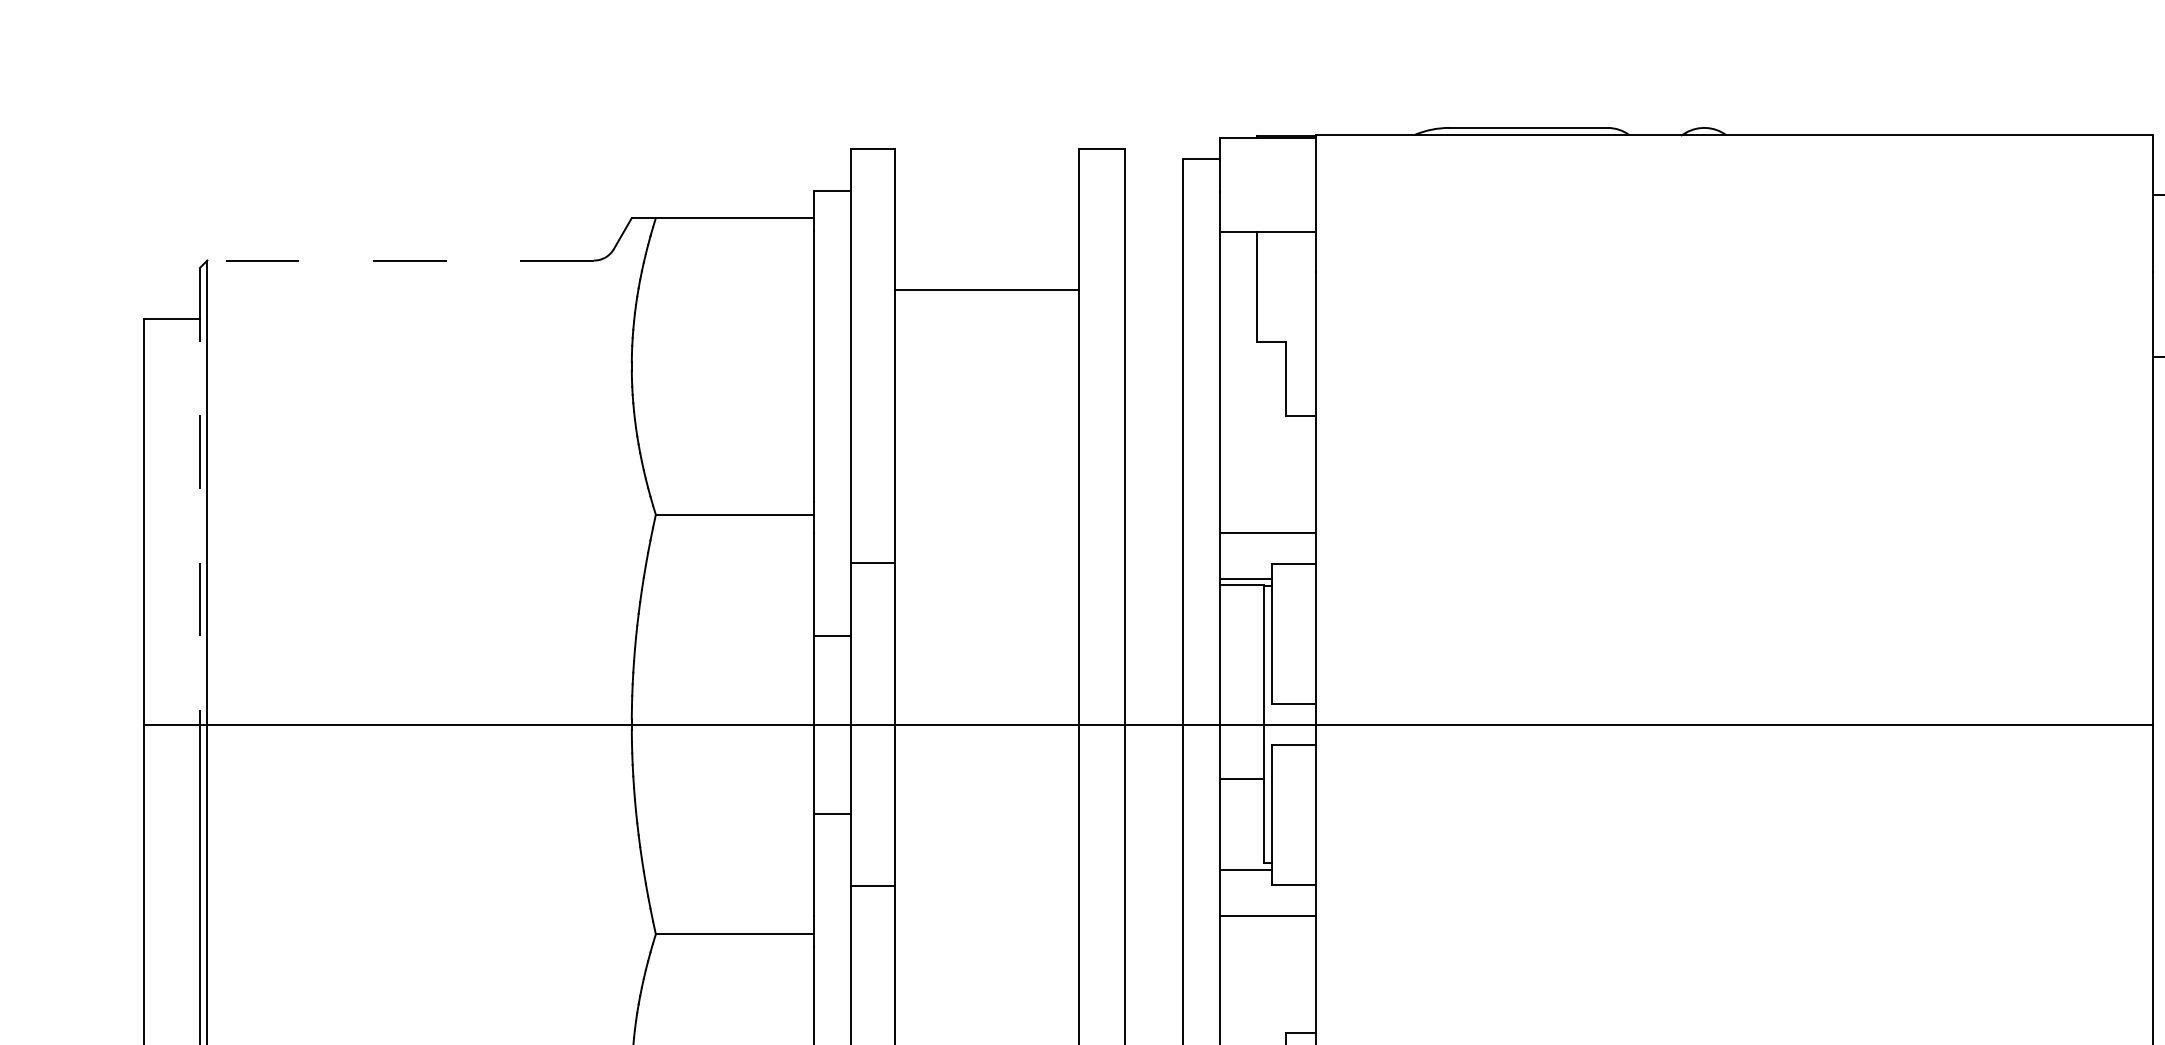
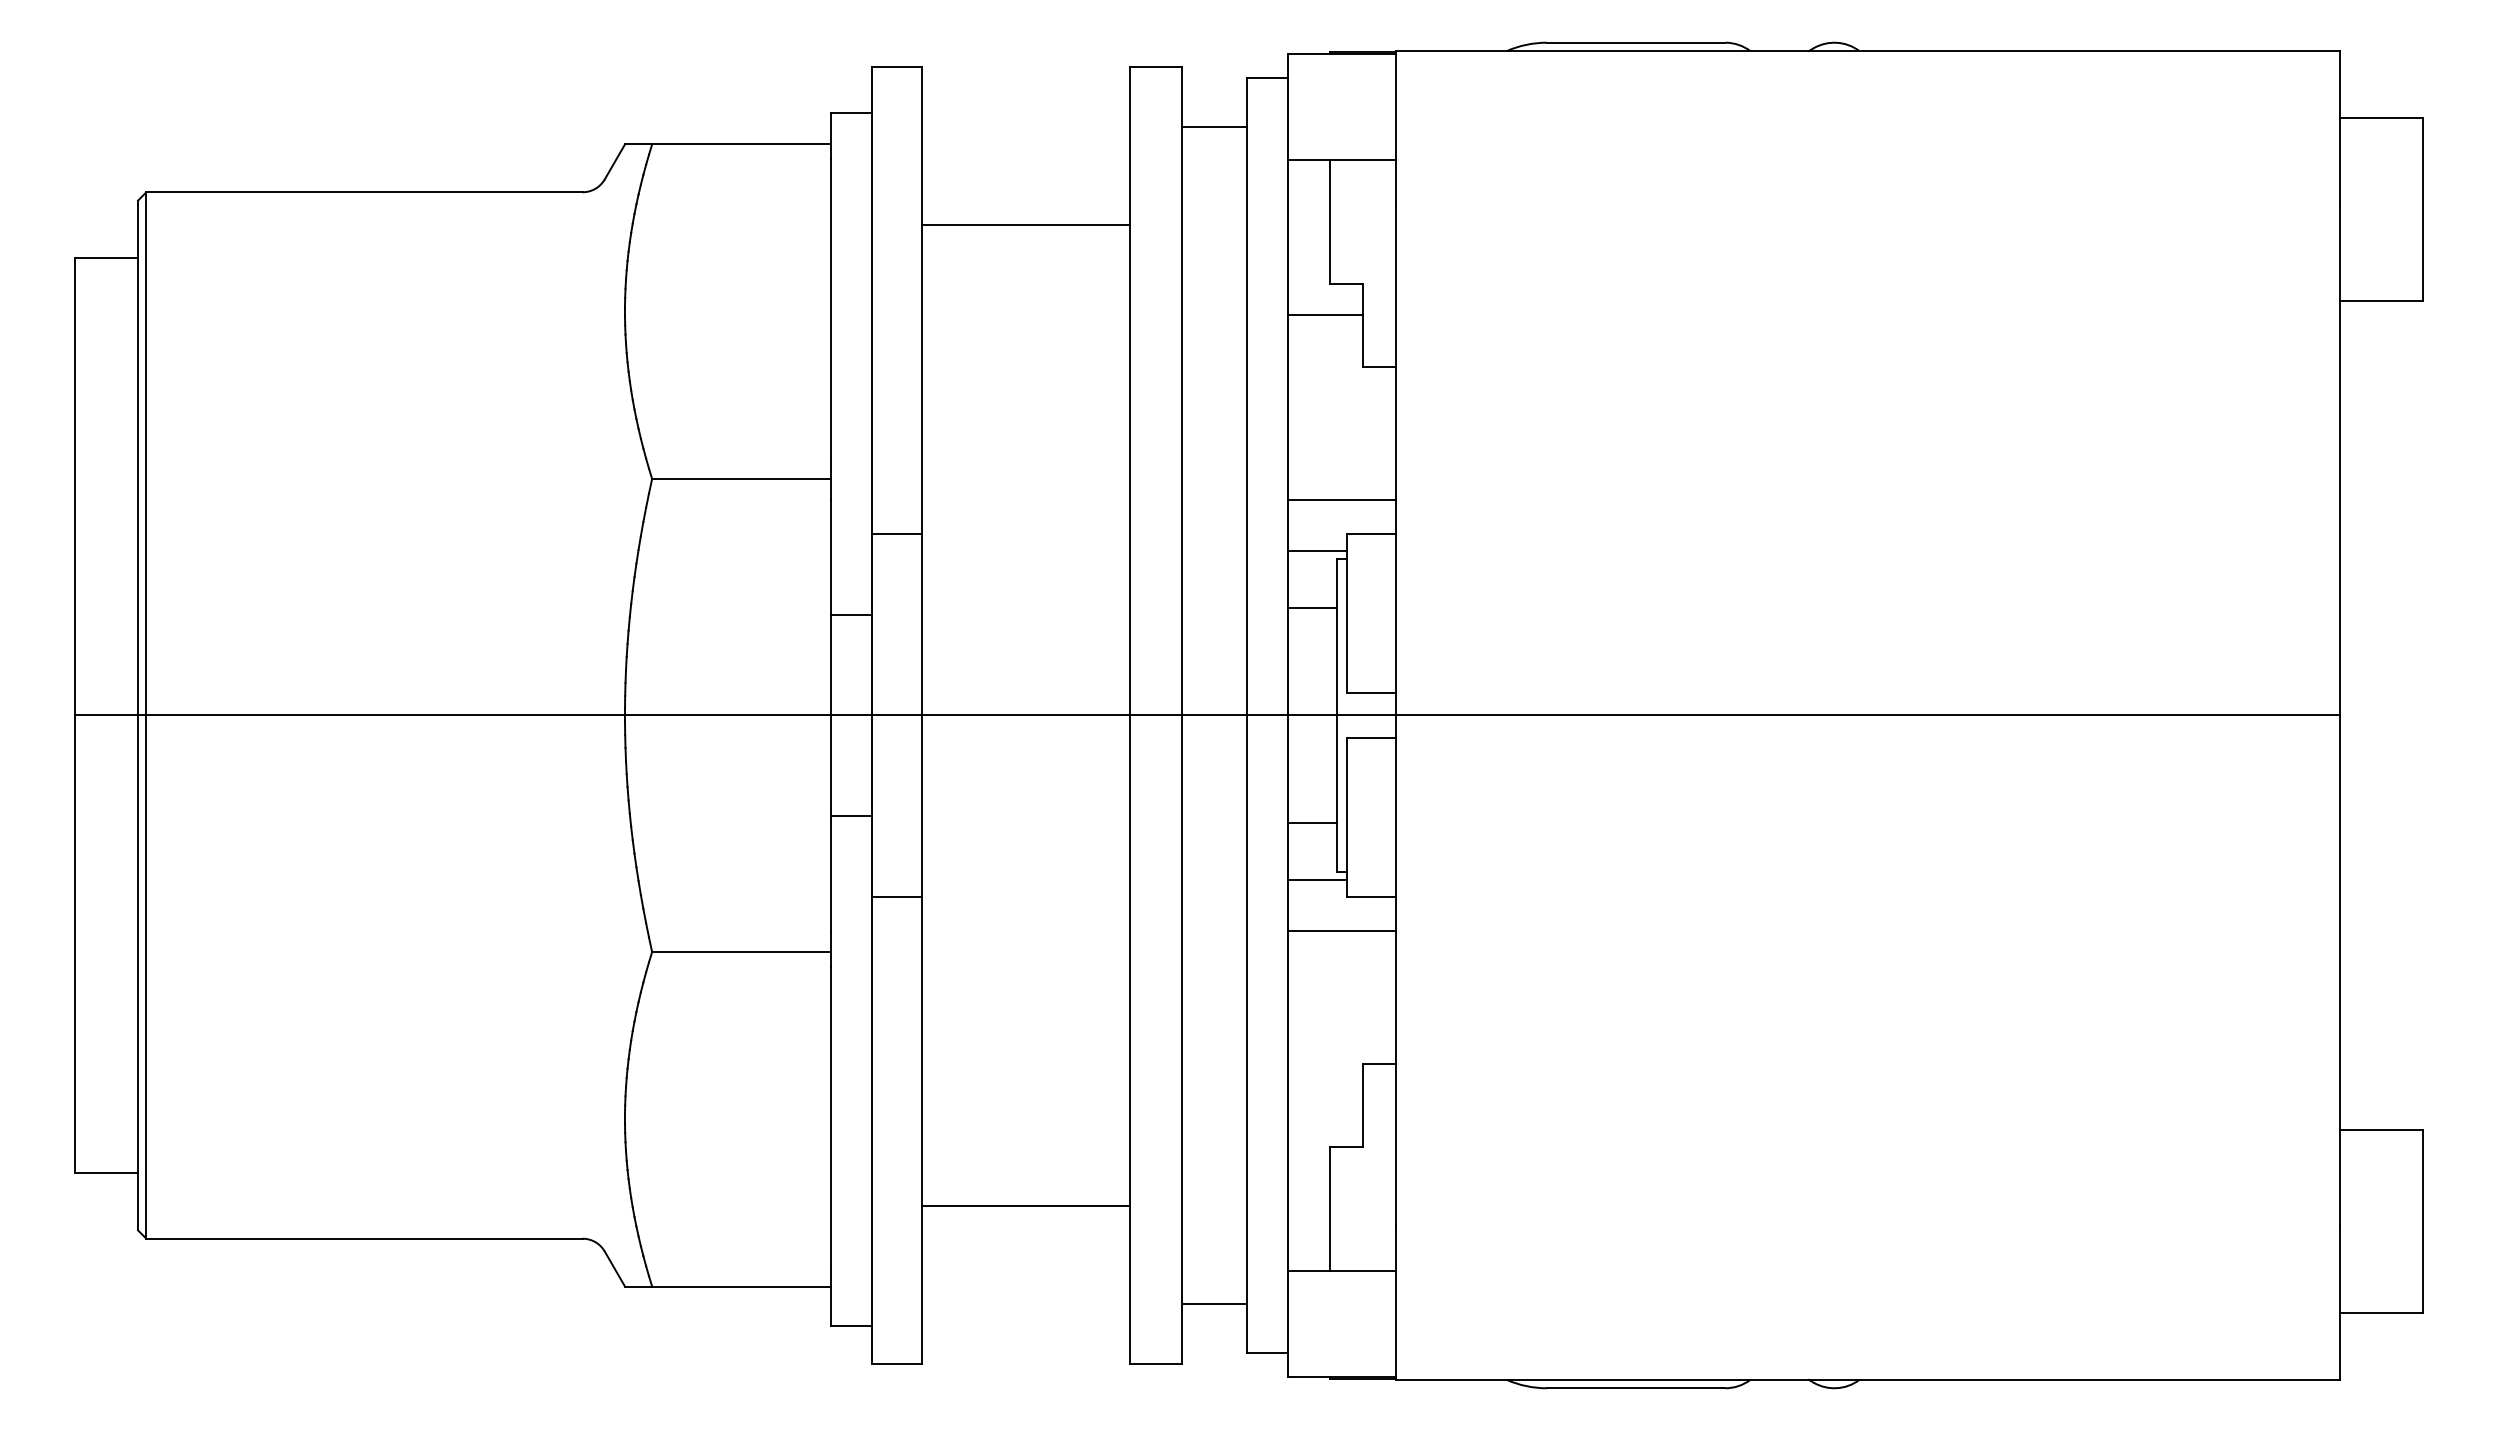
line: (1154, 202) -> (1214, 126), added
line: (399, 260) -> (363, 192), dashed -> solid
line: (1252, 368) -> (1325, 314), added
line: (200, 496) -> (138, 458), dashed -> solid
line: (1241, 585) -> (1312, 607), moved
line: (1241, 778) -> (1312, 823), moved

